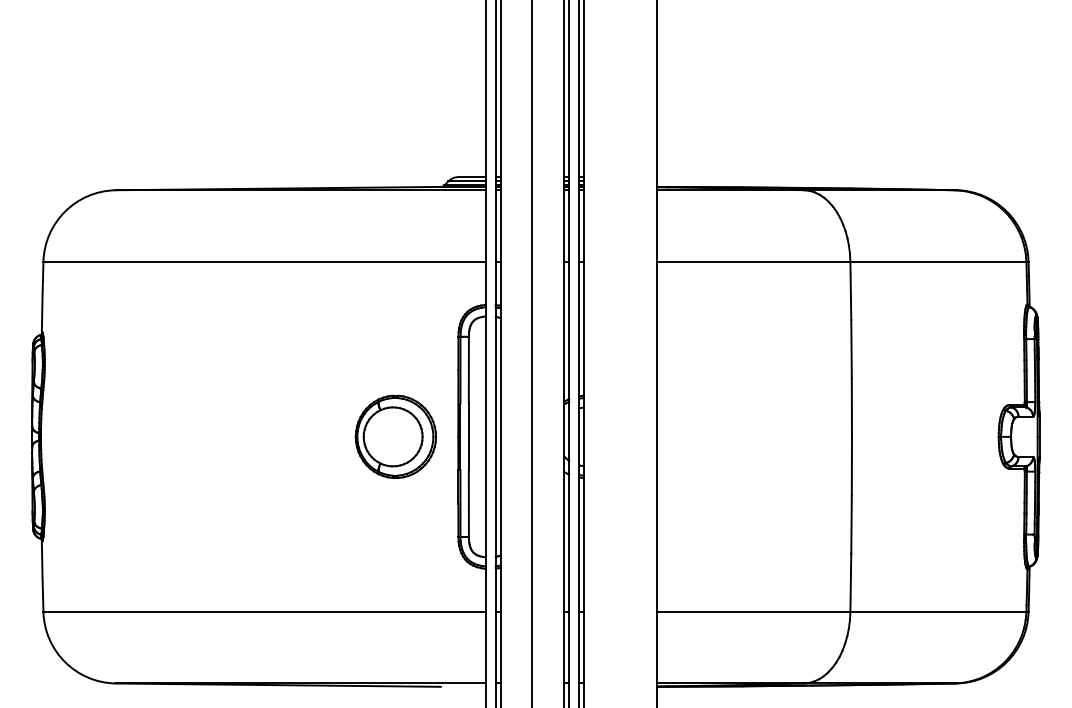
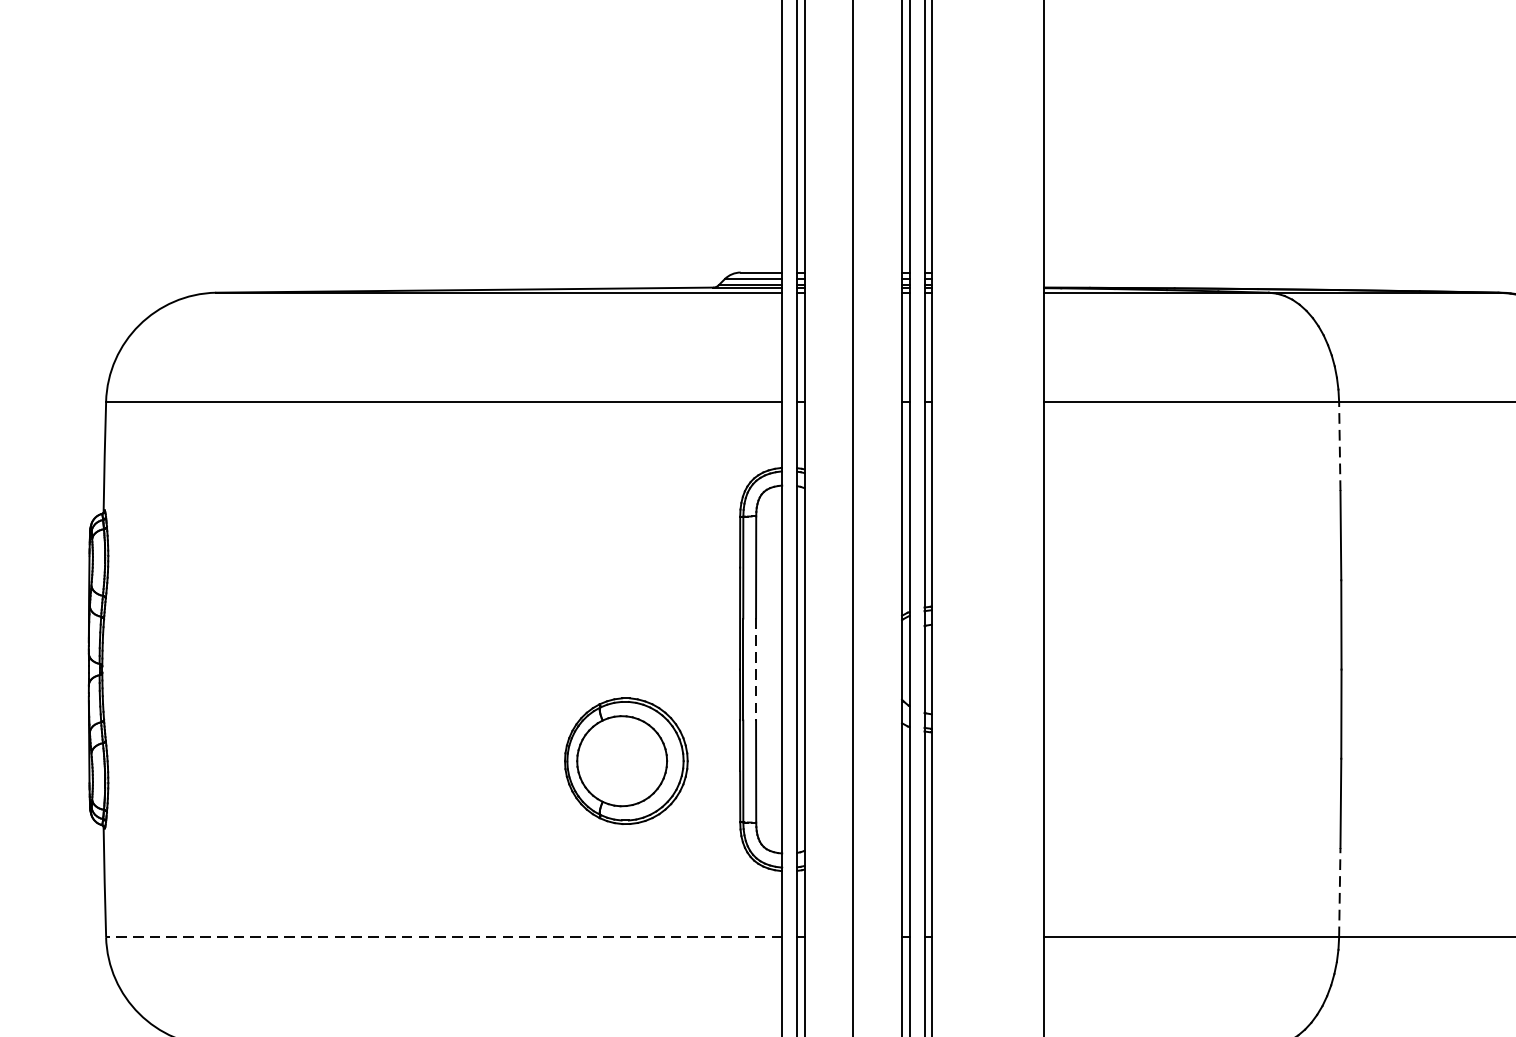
line: (850, 290) -> (1339, 445), solid -> dashed
part: (395, 436) -> (625, 760), moved
line: (468, 437) -> (755, 670), solid -> dashed
line: (850, 582) -> (1339, 892), solid -> dashed
line: (264, 612) -> (443, 937), solid -> dashed

